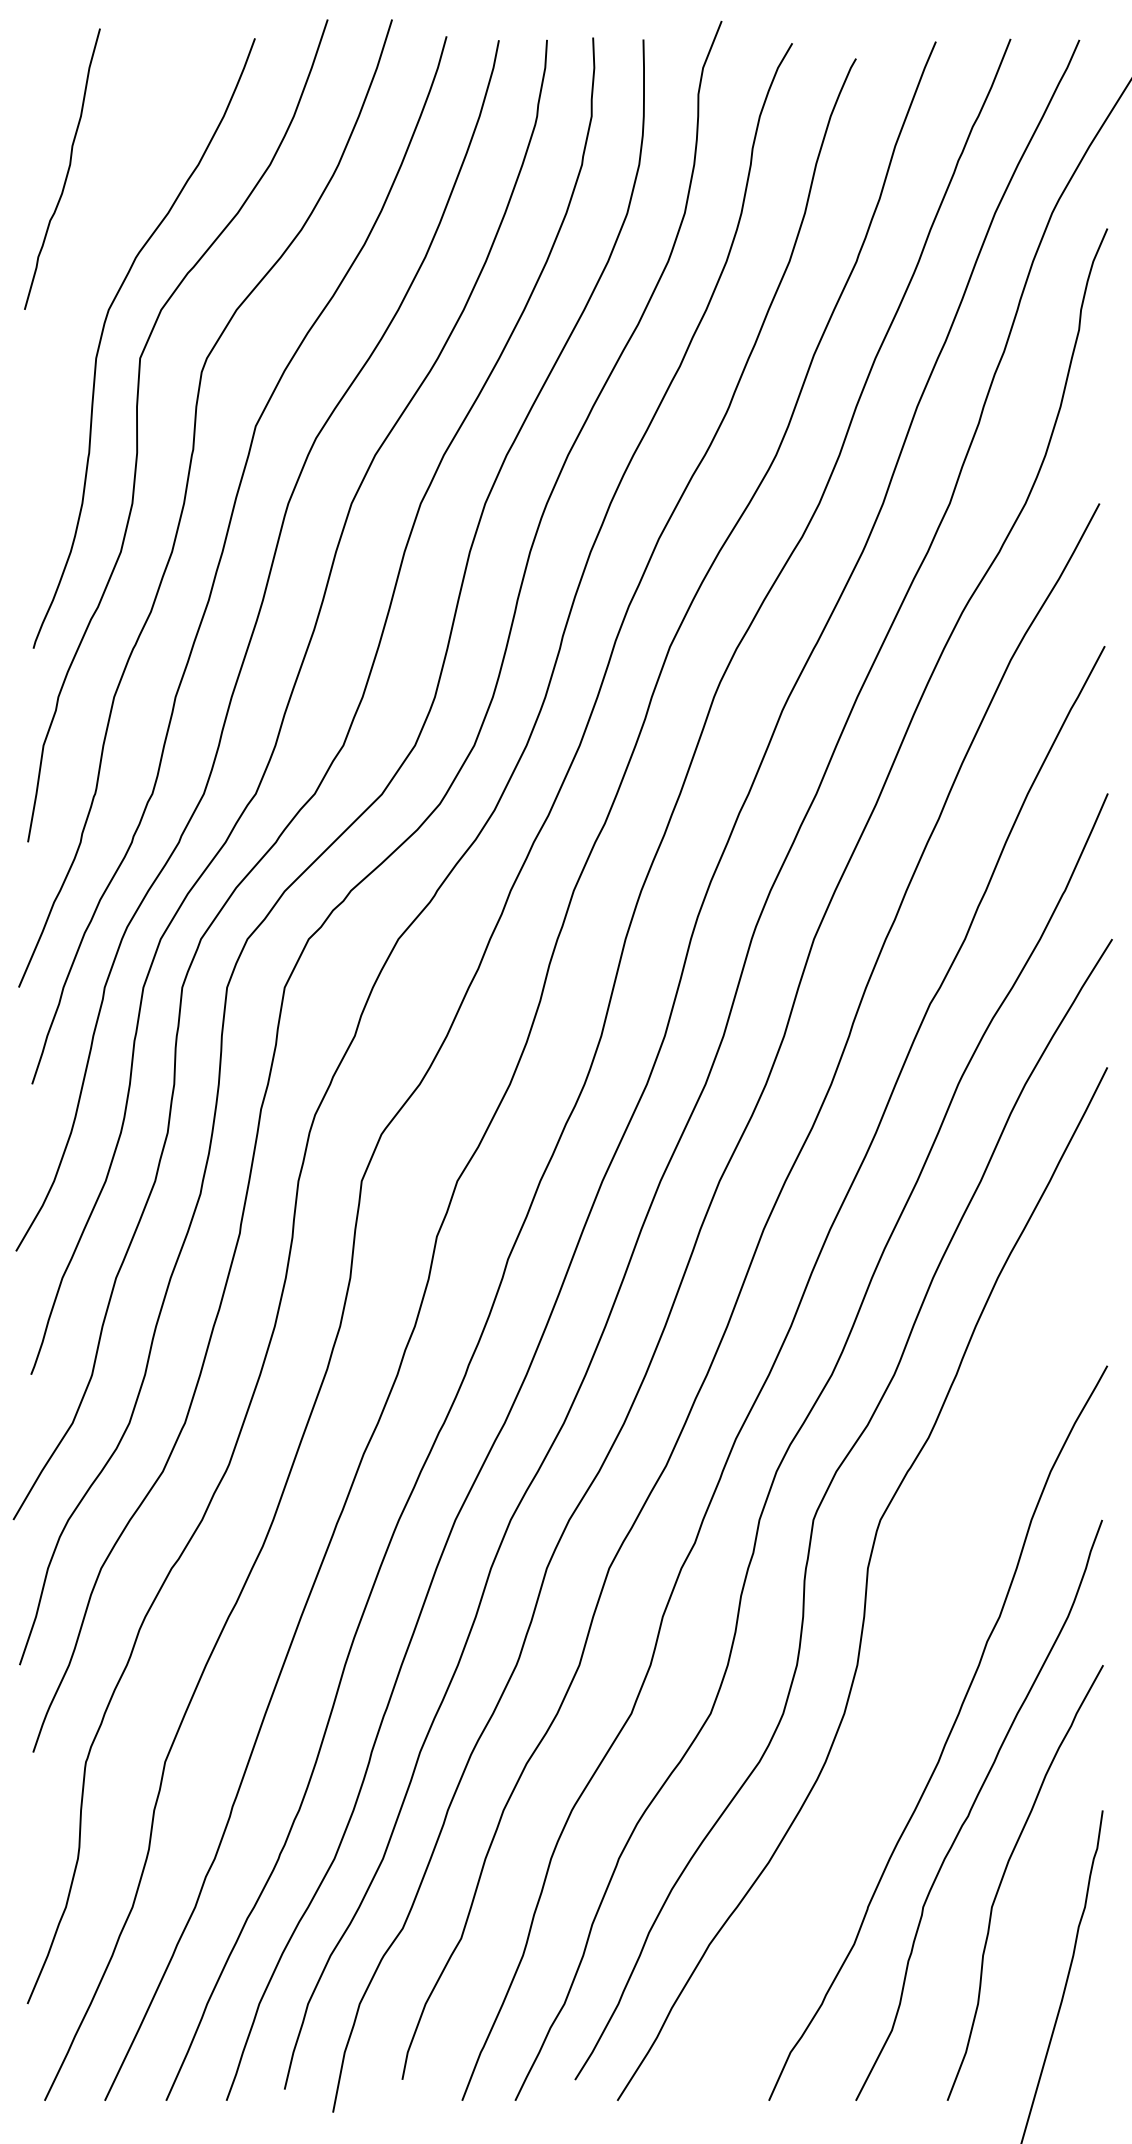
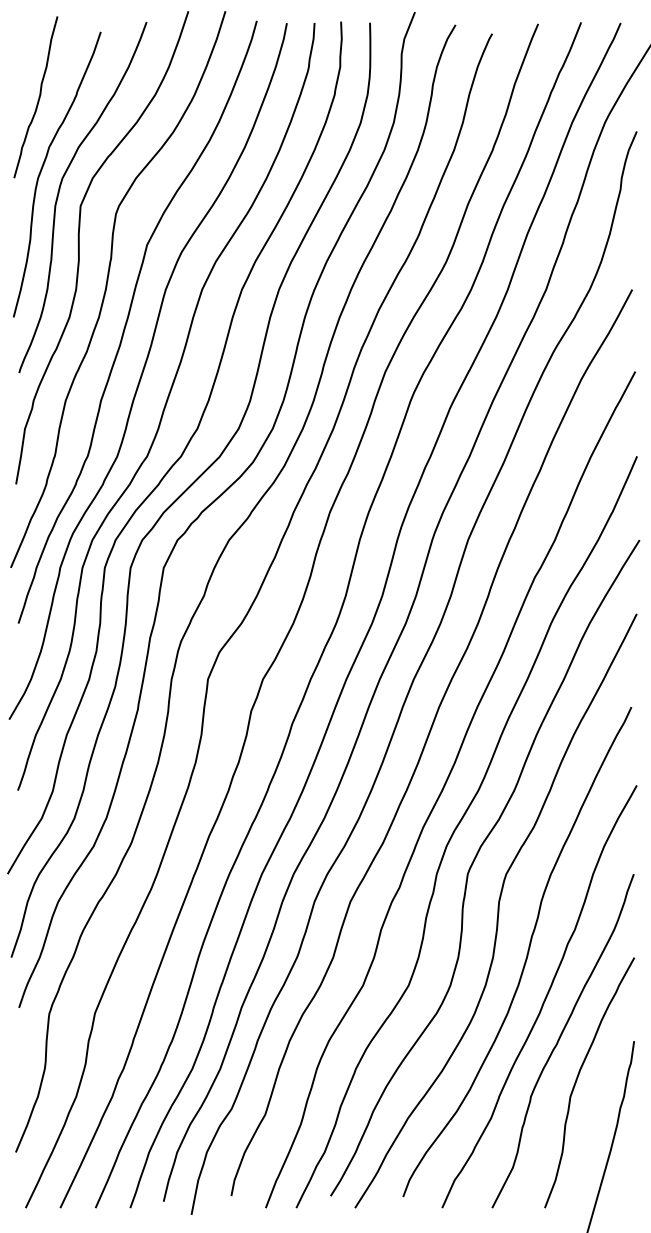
curve: (73, 296) -> (42, 170), added
curve: (915, 1659) -> (526, 954), added

